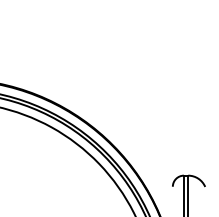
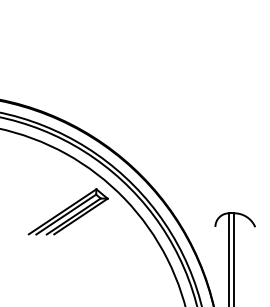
part: (52, 174) -> (67, 211), added

